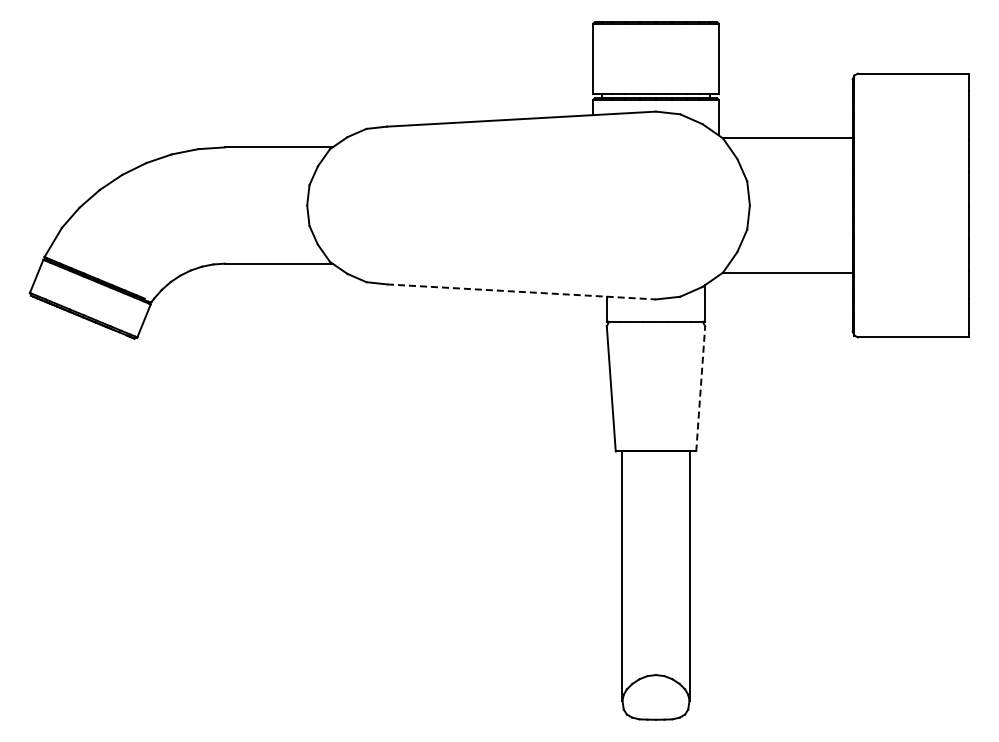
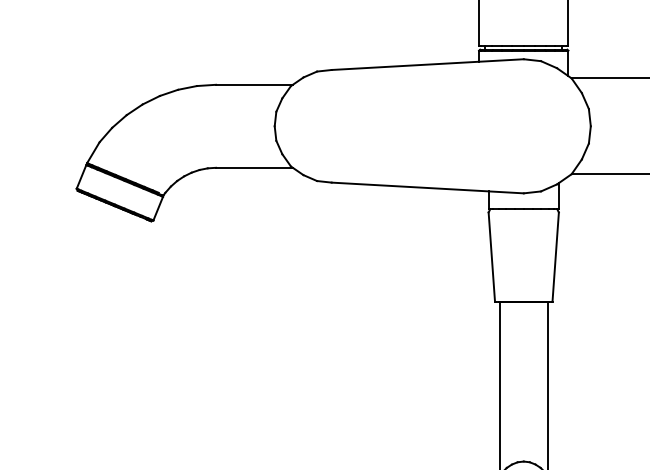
line: (521, 291) -> (427, 187), dashed -> solid
line: (700, 388) -> (555, 256), dashed -> solid

